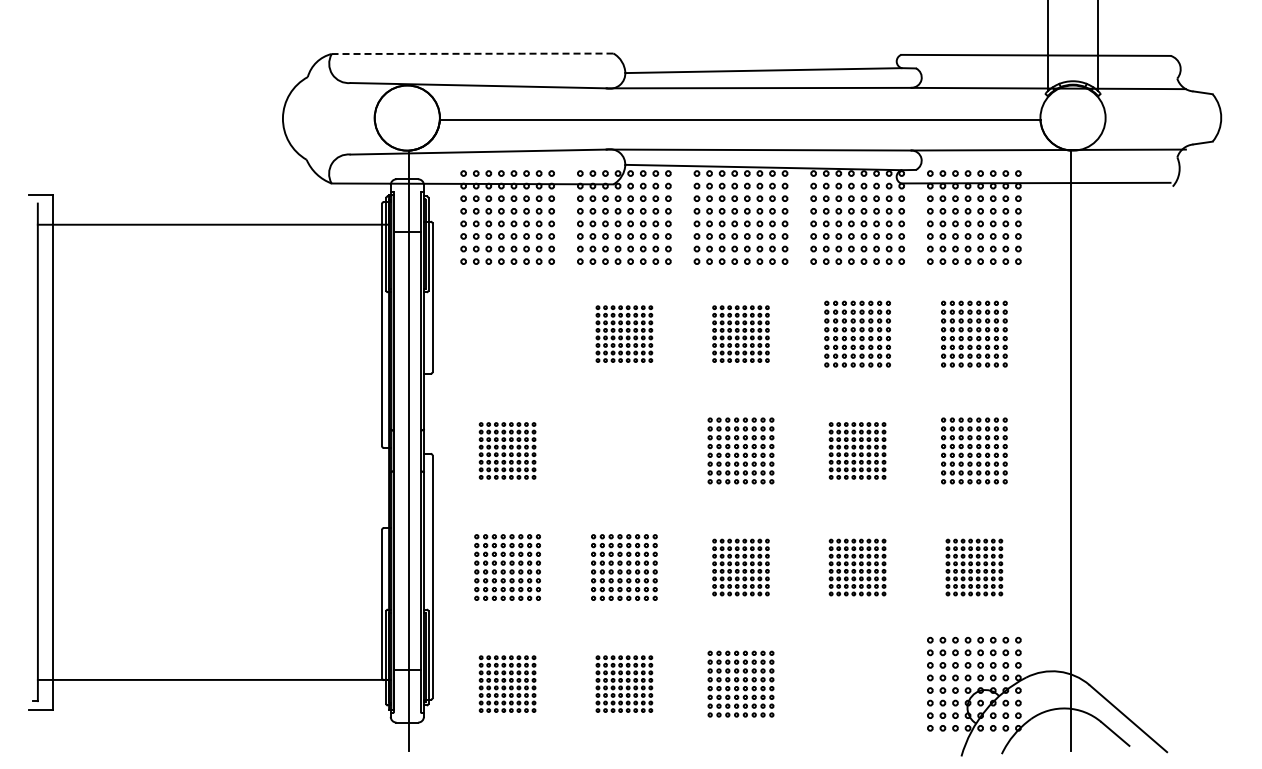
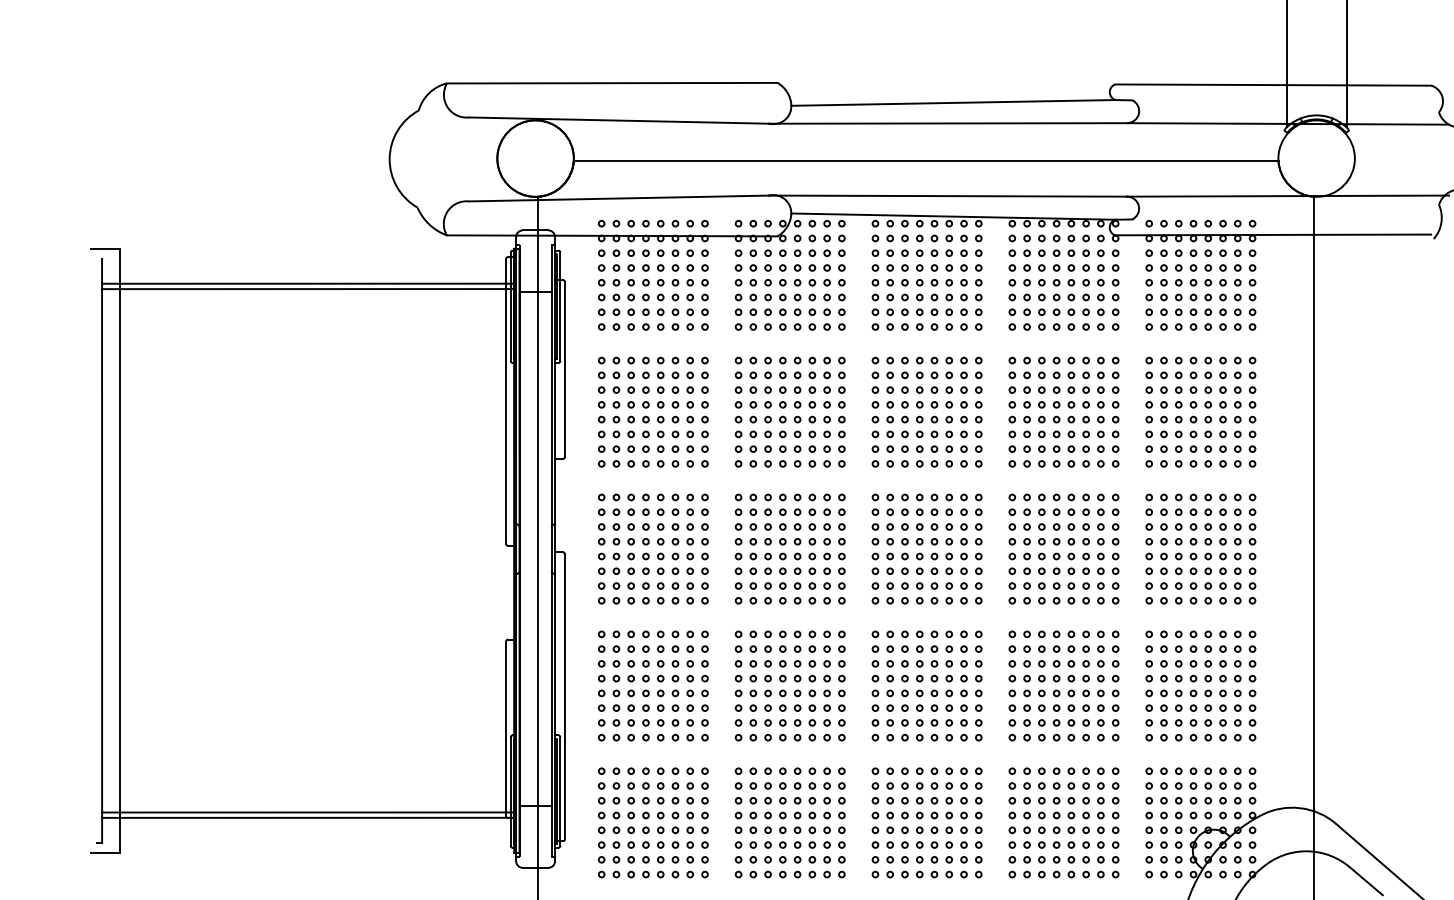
line: (472, 53) -> (612, 82), dashed -> solid
line: (213, 229) -> (308, 289), added
part: (507, 333) -> (653, 411), added
part: (624, 333) -> (790, 411), size x1.67
part: (740, 333) -> (926, 411), size x1.67
part: (857, 333) -> (1063, 411), size x1.43
part: (974, 333) -> (1201, 411), size x1.43
part: (507, 450) -> (653, 548), size x1.67
part: (624, 450) -> (790, 548), added
part: (740, 450) -> (926, 548), size x1.43
part: (857, 450) -> (1063, 548), size x1.67
part: (974, 450) -> (1201, 548), size x1.43
part: (507, 567) -> (653, 685), size x1.43
part: (624, 567) -> (790, 685), size x1.43
part: (740, 567) -> (926, 685), size x1.67
part: (857, 567) -> (1063, 685), size x1.67
part: (974, 567) -> (1201, 685), size x1.67
line: (213, 675) -> (308, 812), added
part: (507, 683) -> (653, 822), size x1.67
part: (624, 683) -> (790, 822), size x1.67
part: (740, 683) -> (926, 822), size x1.43
part: (857, 683) -> (1063, 822), added

